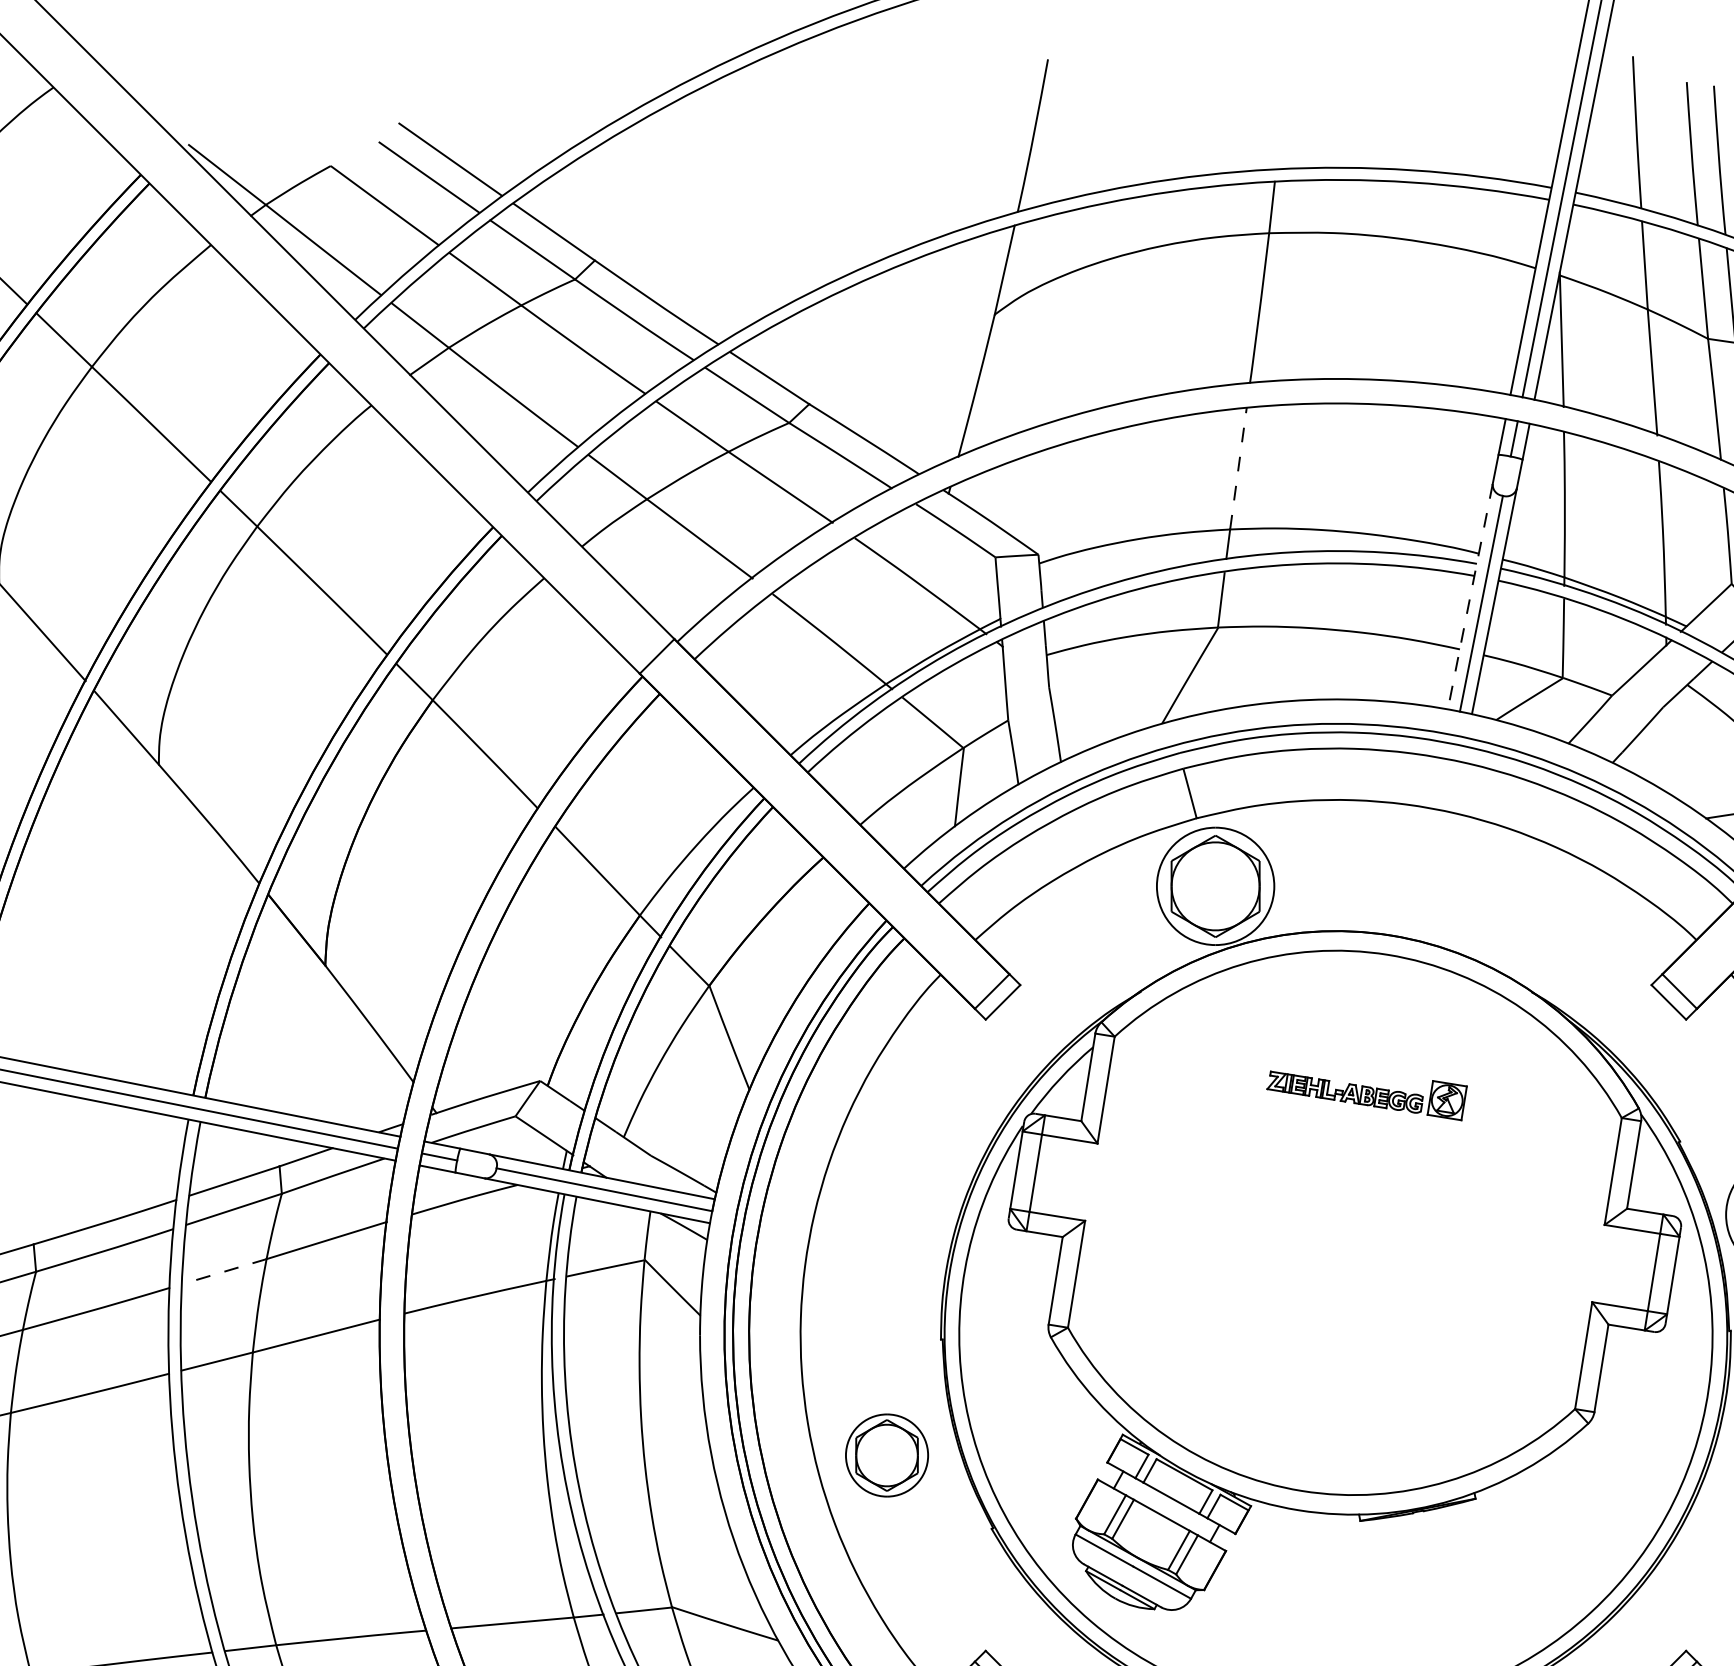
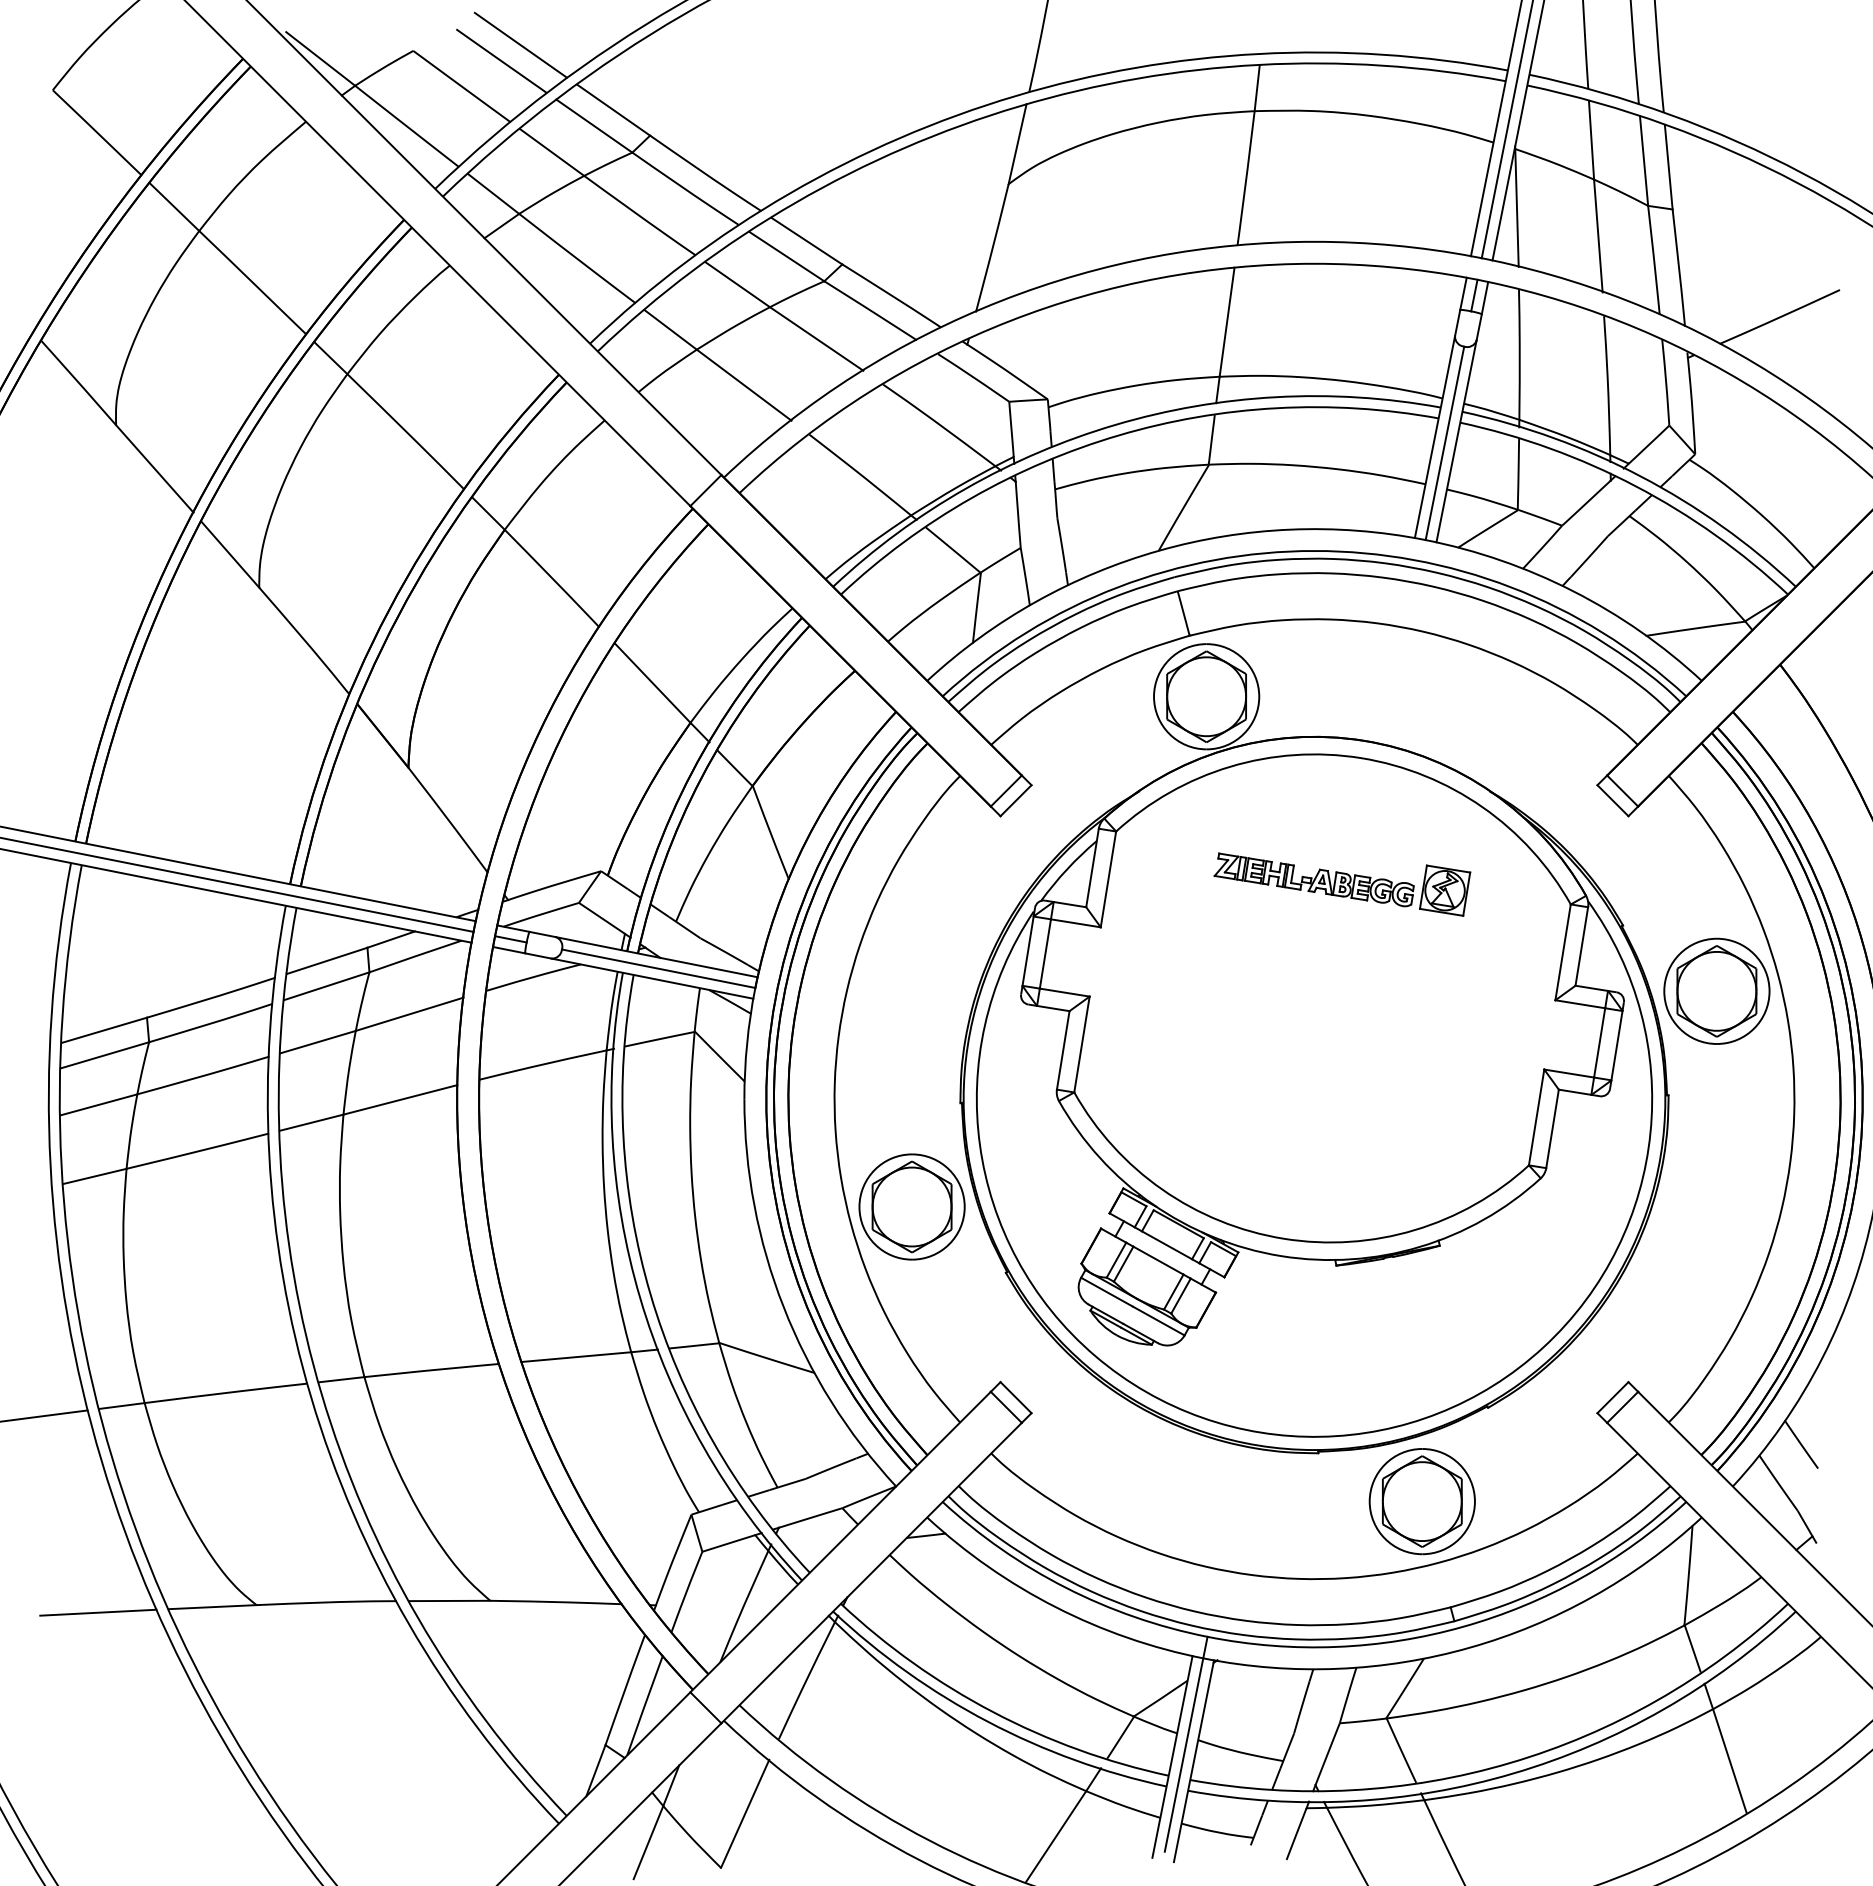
line: (1238, 467) -> (1227, 321), dashed -> solid
line: (1469, 597) -> (1434, 437), dashed -> solid
part: (1367, 1095) -> (1342, 884), size x1.43
line: (223, 1272) -> (317, 1042), dashed -> solid
part: (886, 1454) -> (911, 1206), size x1.43

